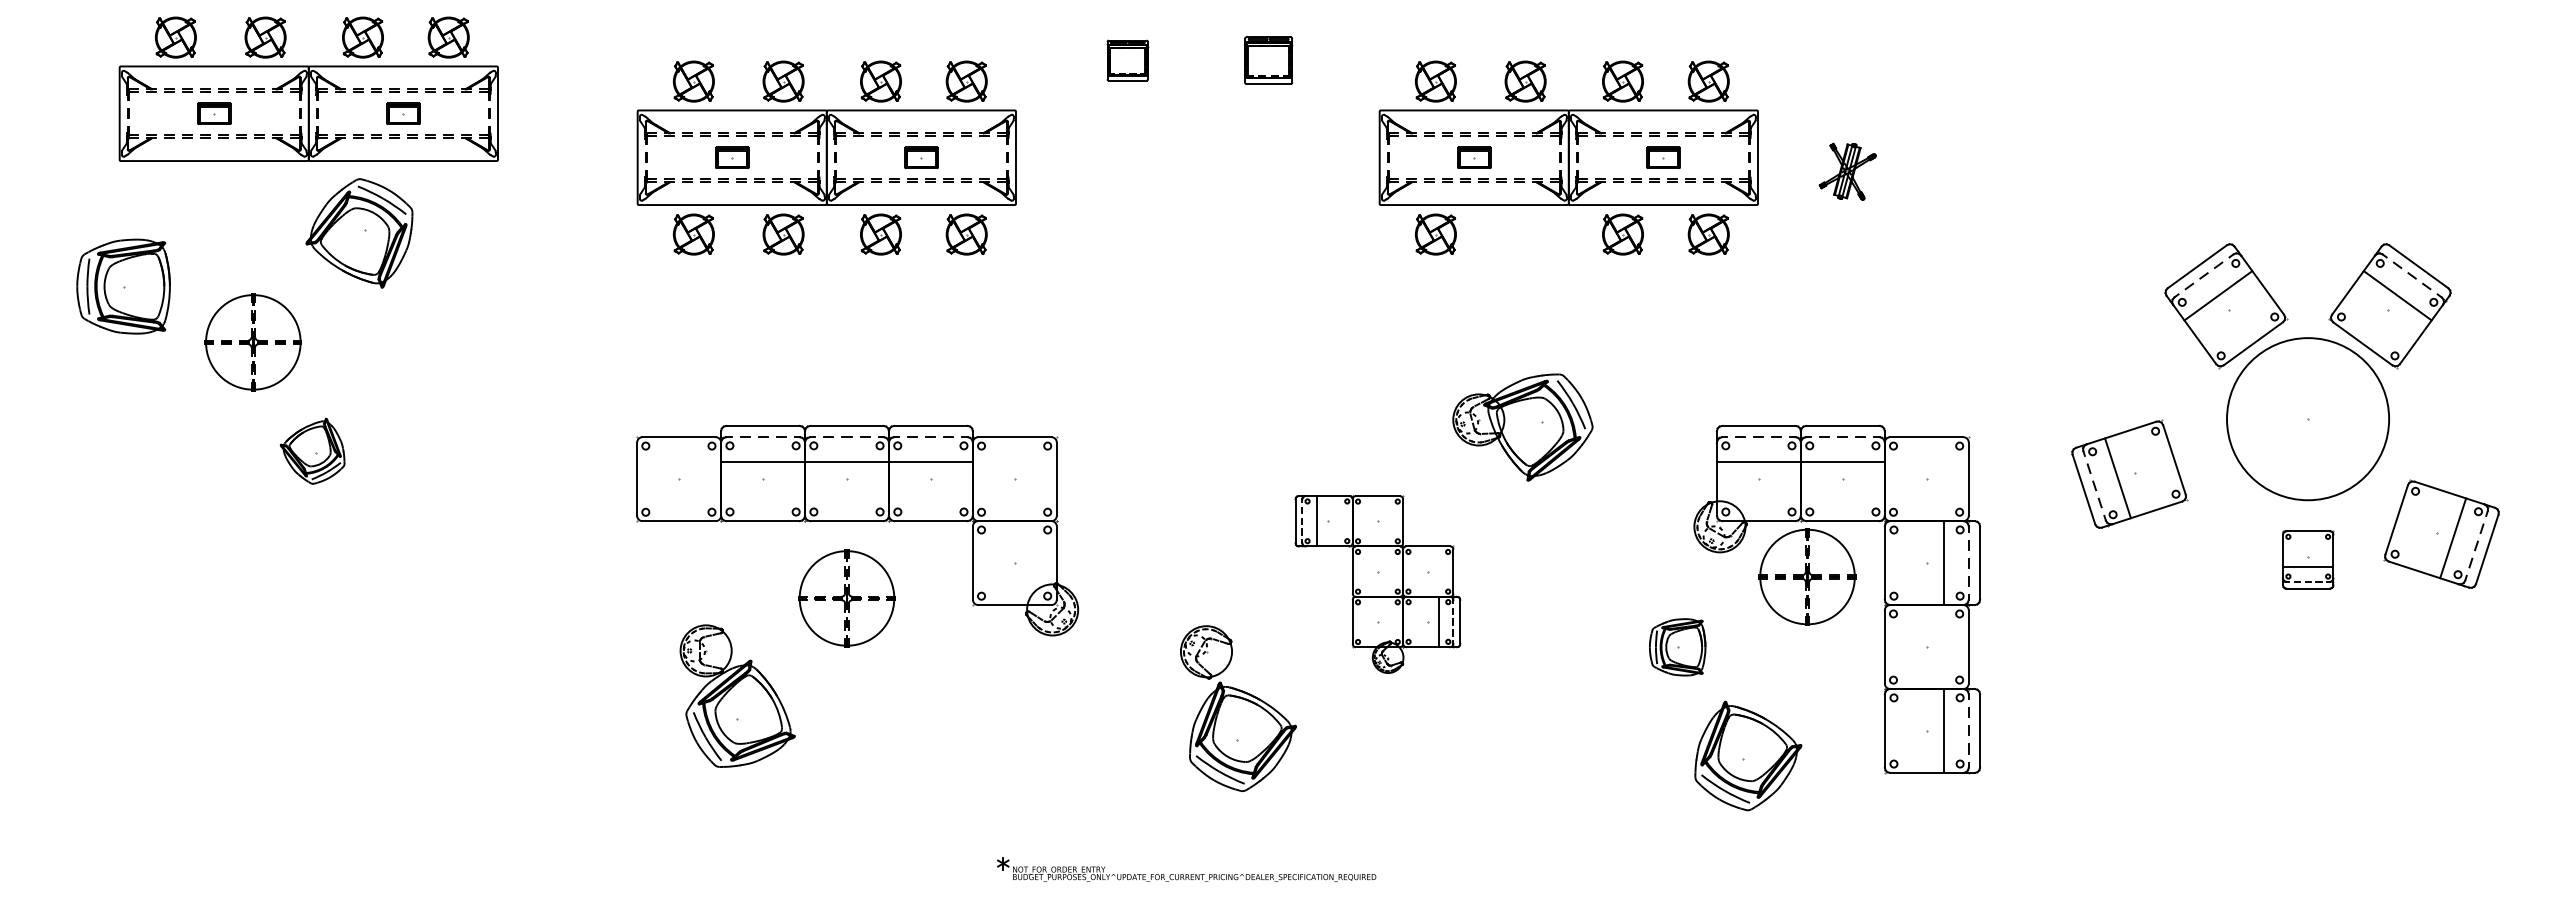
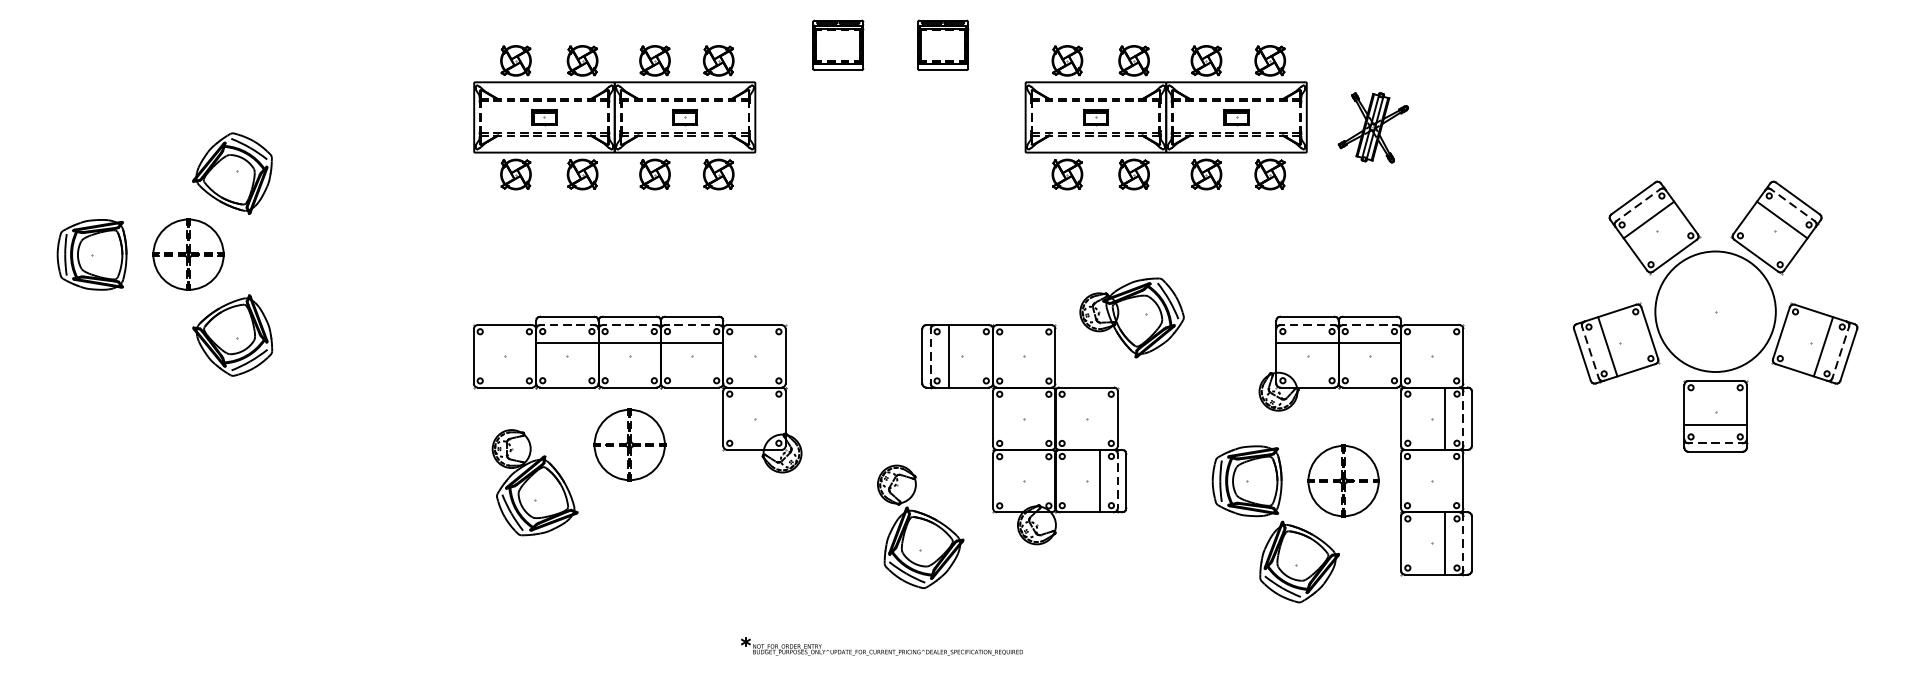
part: (1127, 60) -> (838, 45), size x1.67
part: (1268, 60) -> (943, 45), size x1.43
part: (308, 88) -> (229, 65), removed
part: (1847, 171) -> (1373, 127), size x1.67
part: (359, 233) -> (232, 173), moved
part: (1525, 234) -> (1134, 174), added
part: (123, 286) -> (92, 254), moved
part: (312, 451) -> (232, 335), size x1.67
part: (2129, 473) -> (1616, 343), moved
part: (2441, 533) -> (1814, 343), moved
part: (2308, 559) -> (1715, 416), size x1.67
part: (1807, 576) -> (1343, 480), moved
part: (1377, 584) -> (1024, 434), size x1.67
part: (1677, 647) -> (1246, 481), size x1.67
part: (737, 695) -> (534, 482), moved

